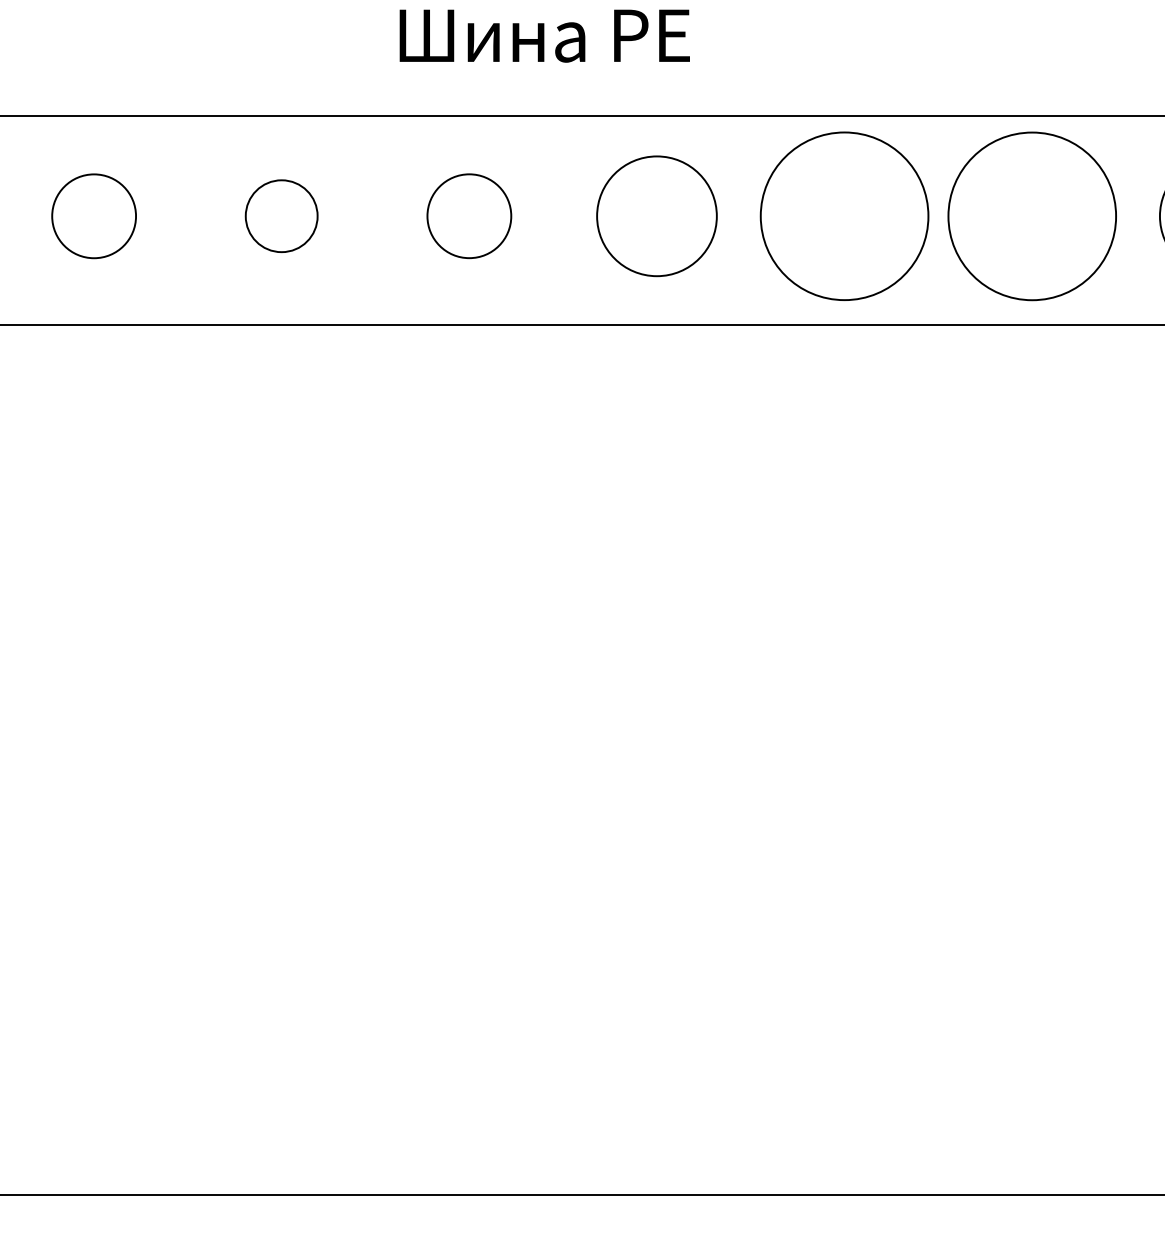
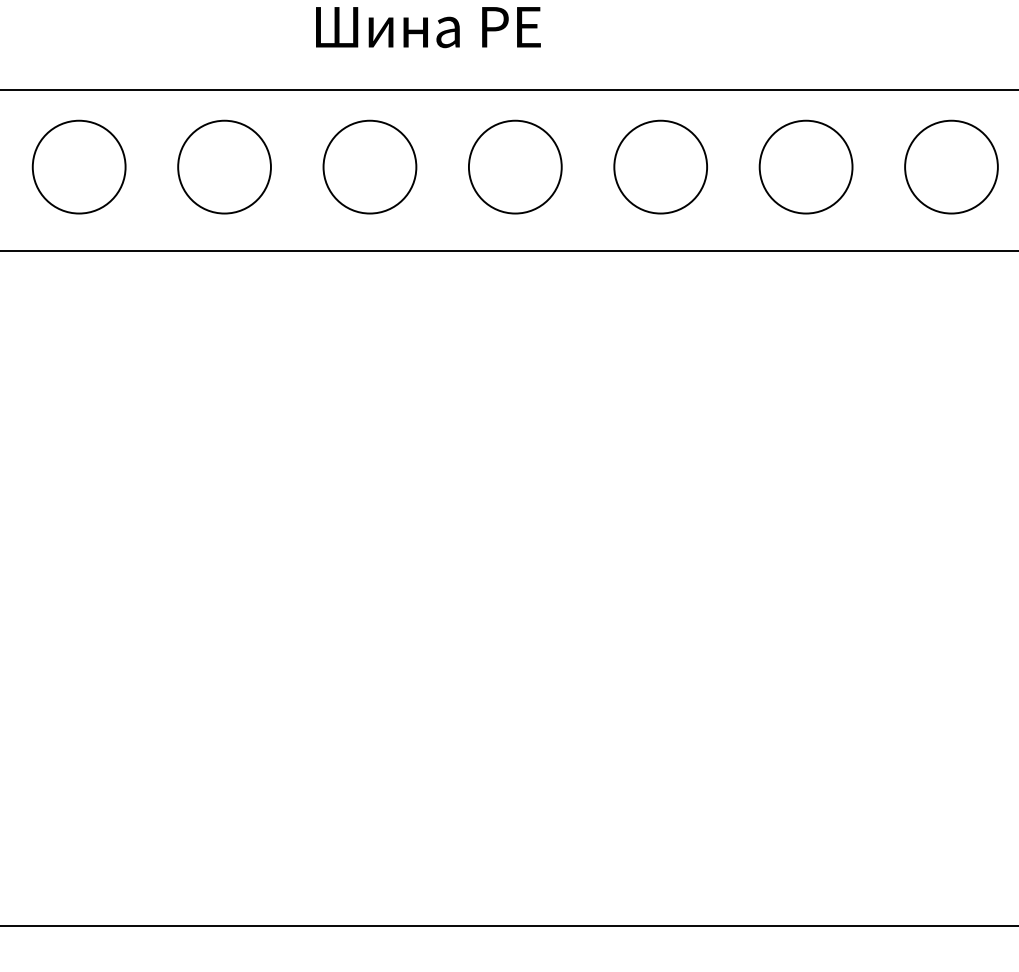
circle: (93, 215) -> (78, 166), size x1.43
circle: (281, 215) -> (224, 166), size x1.67
circle: (468, 215) -> (369, 166), size x1.43
circle: (844, 215) -> (660, 166), size x0.71
circle: (1031, 215) -> (805, 166), size x0.71

